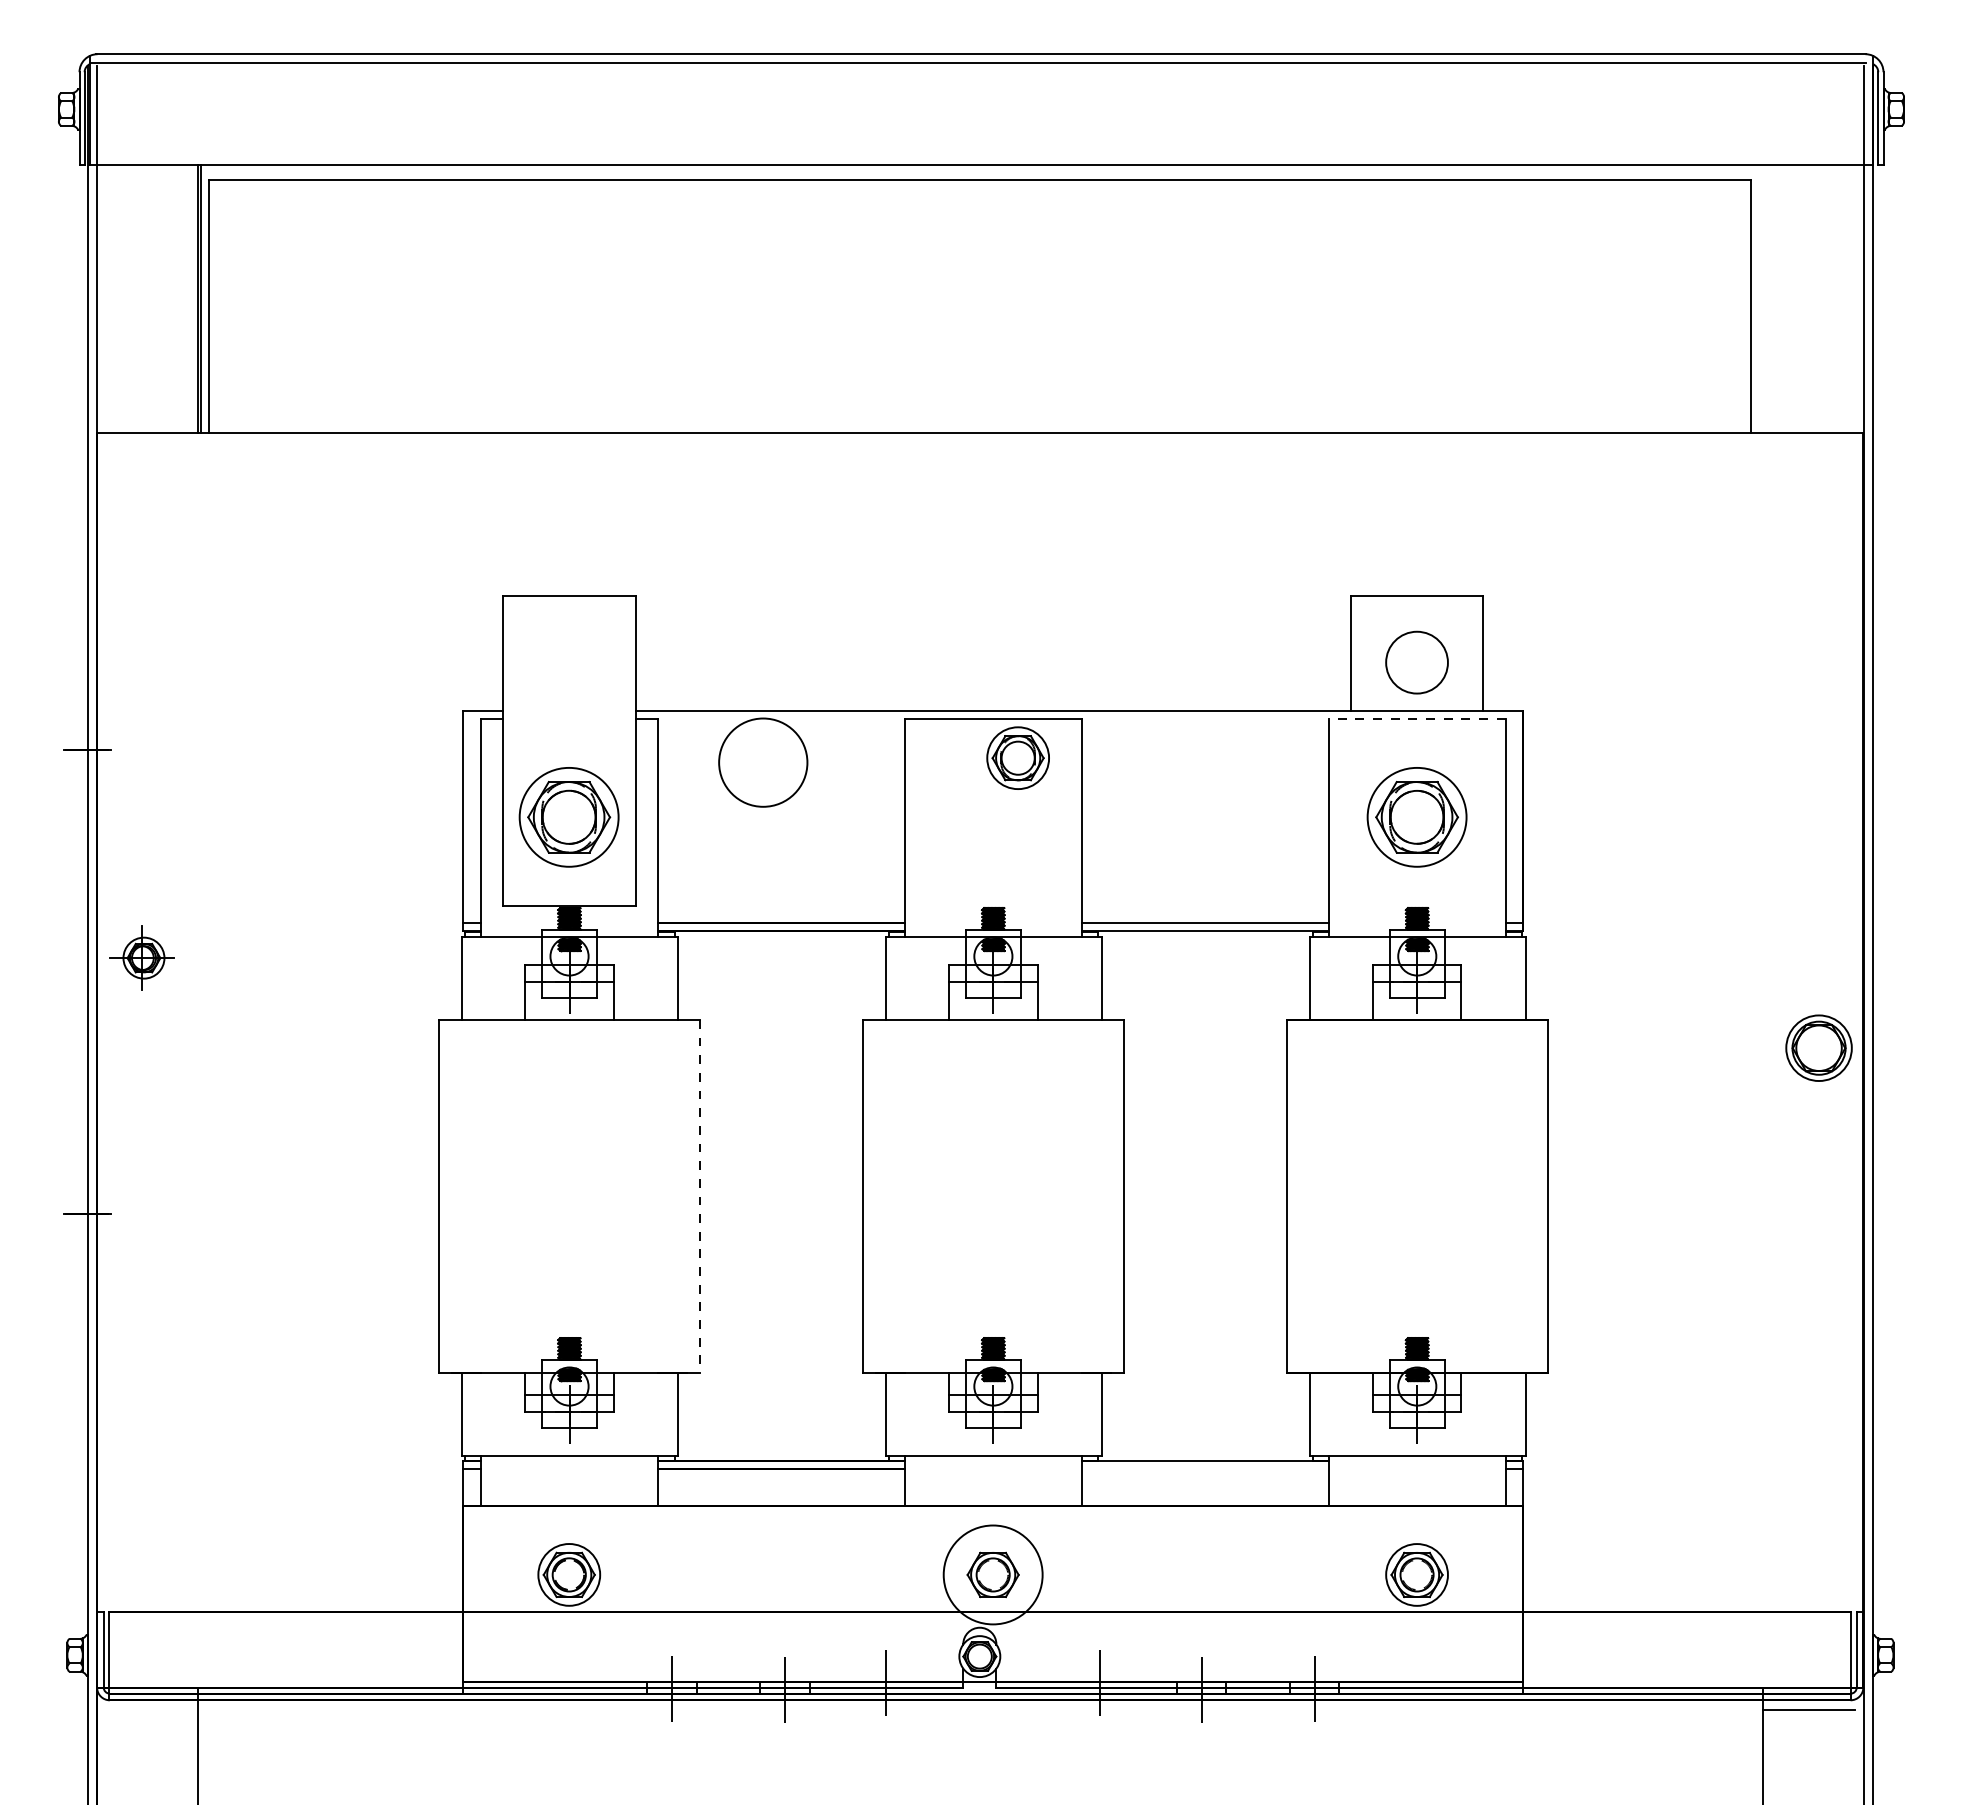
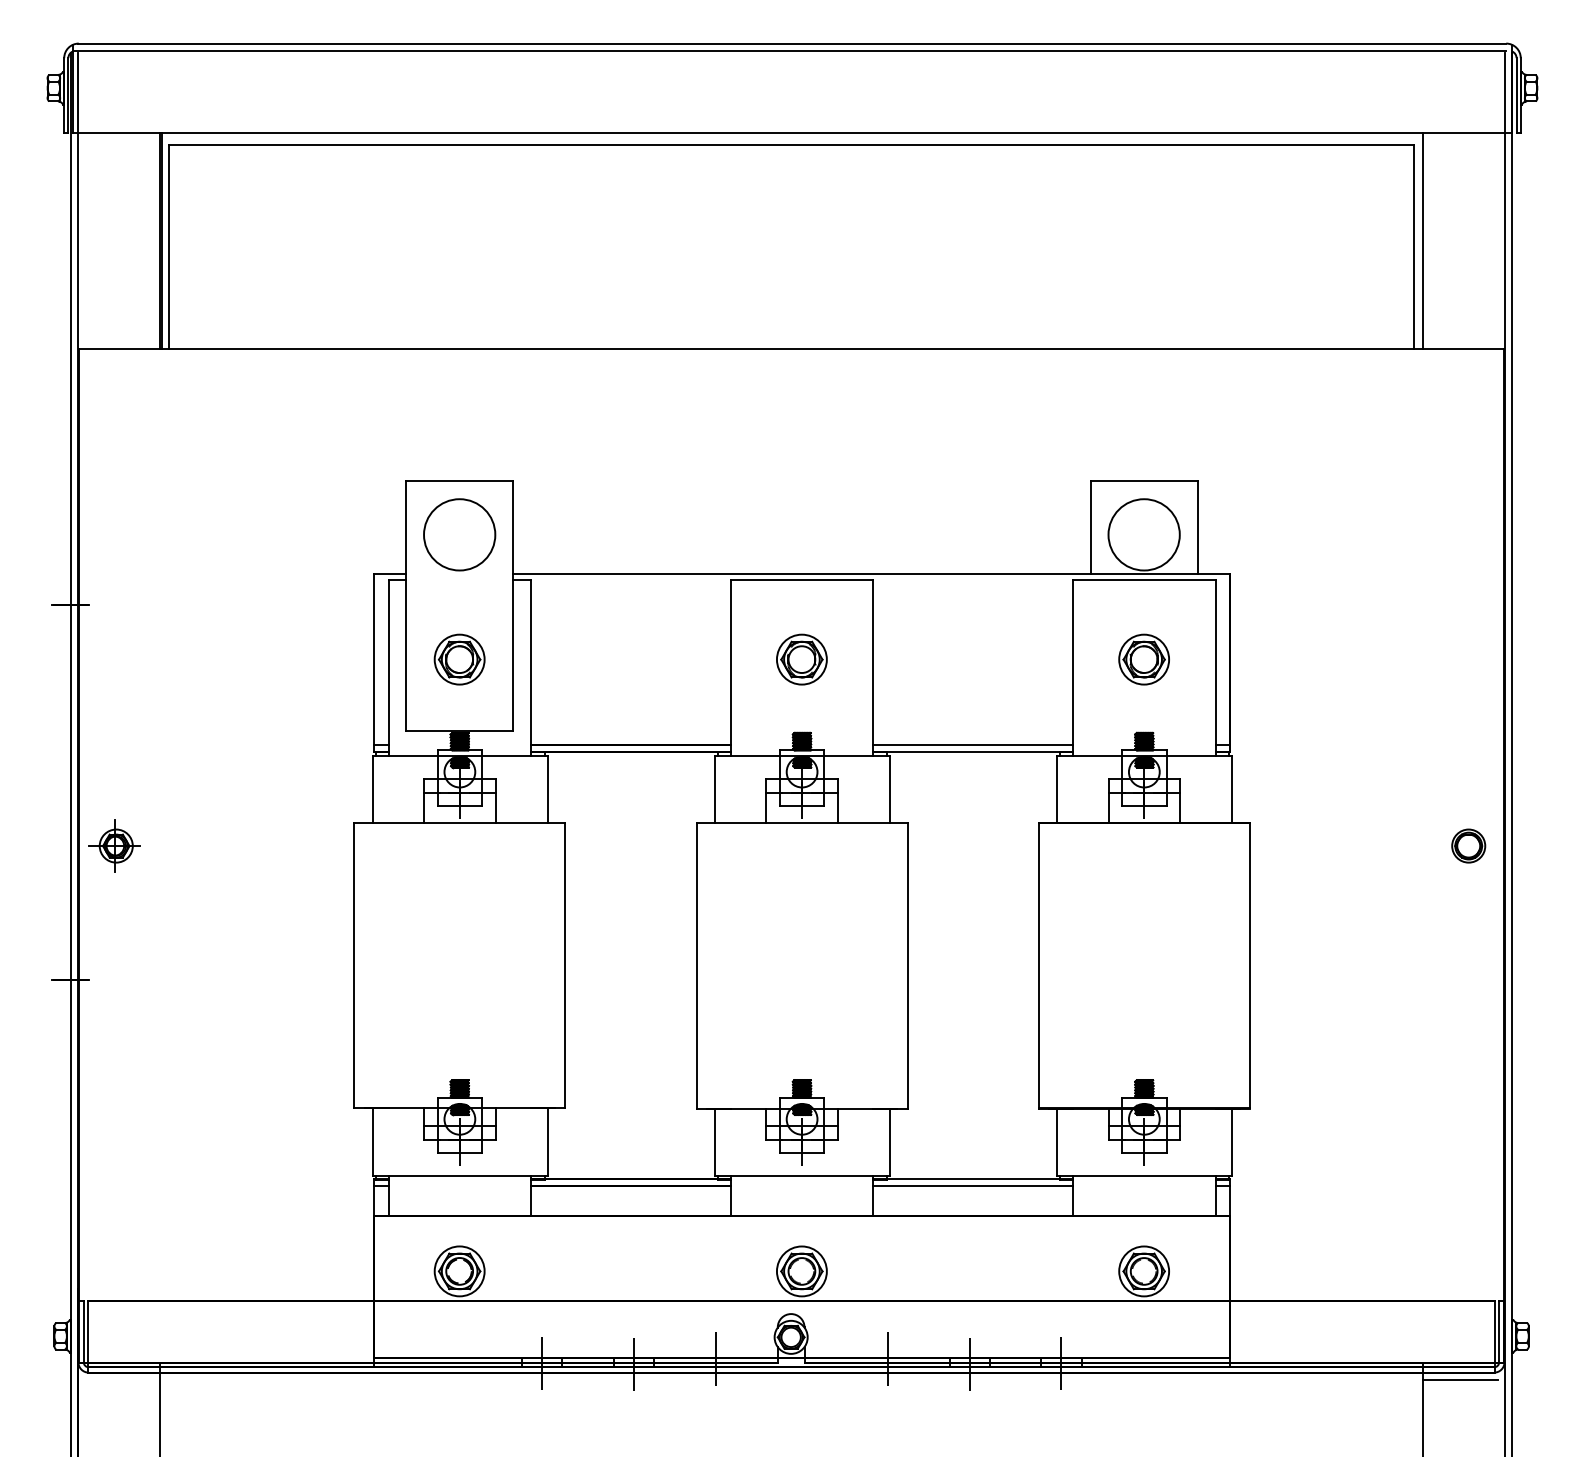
line: (1762, 298) -> (1423, 240), added
circle: (1416, 662) -> (1143, 534), size x1.43
line: (1416, 718) -> (1143, 579), dashed -> solid
part: (1017, 757) -> (801, 659), moved
circle: (763, 762) -> (459, 534), moved
part: (569, 816) -> (459, 659), size x0.62
part: (1416, 816) -> (1143, 659), size x0.62
part: (141, 957) -> (114, 845), moved
part: (1818, 1047) -> (1468, 845), size x0.62
line: (700, 1196) -> (565, 965), dashed -> solid
line: (1204, 1468) -> (972, 1185), added
circle: (993, 1574) -> (802, 1271), size x0.62

